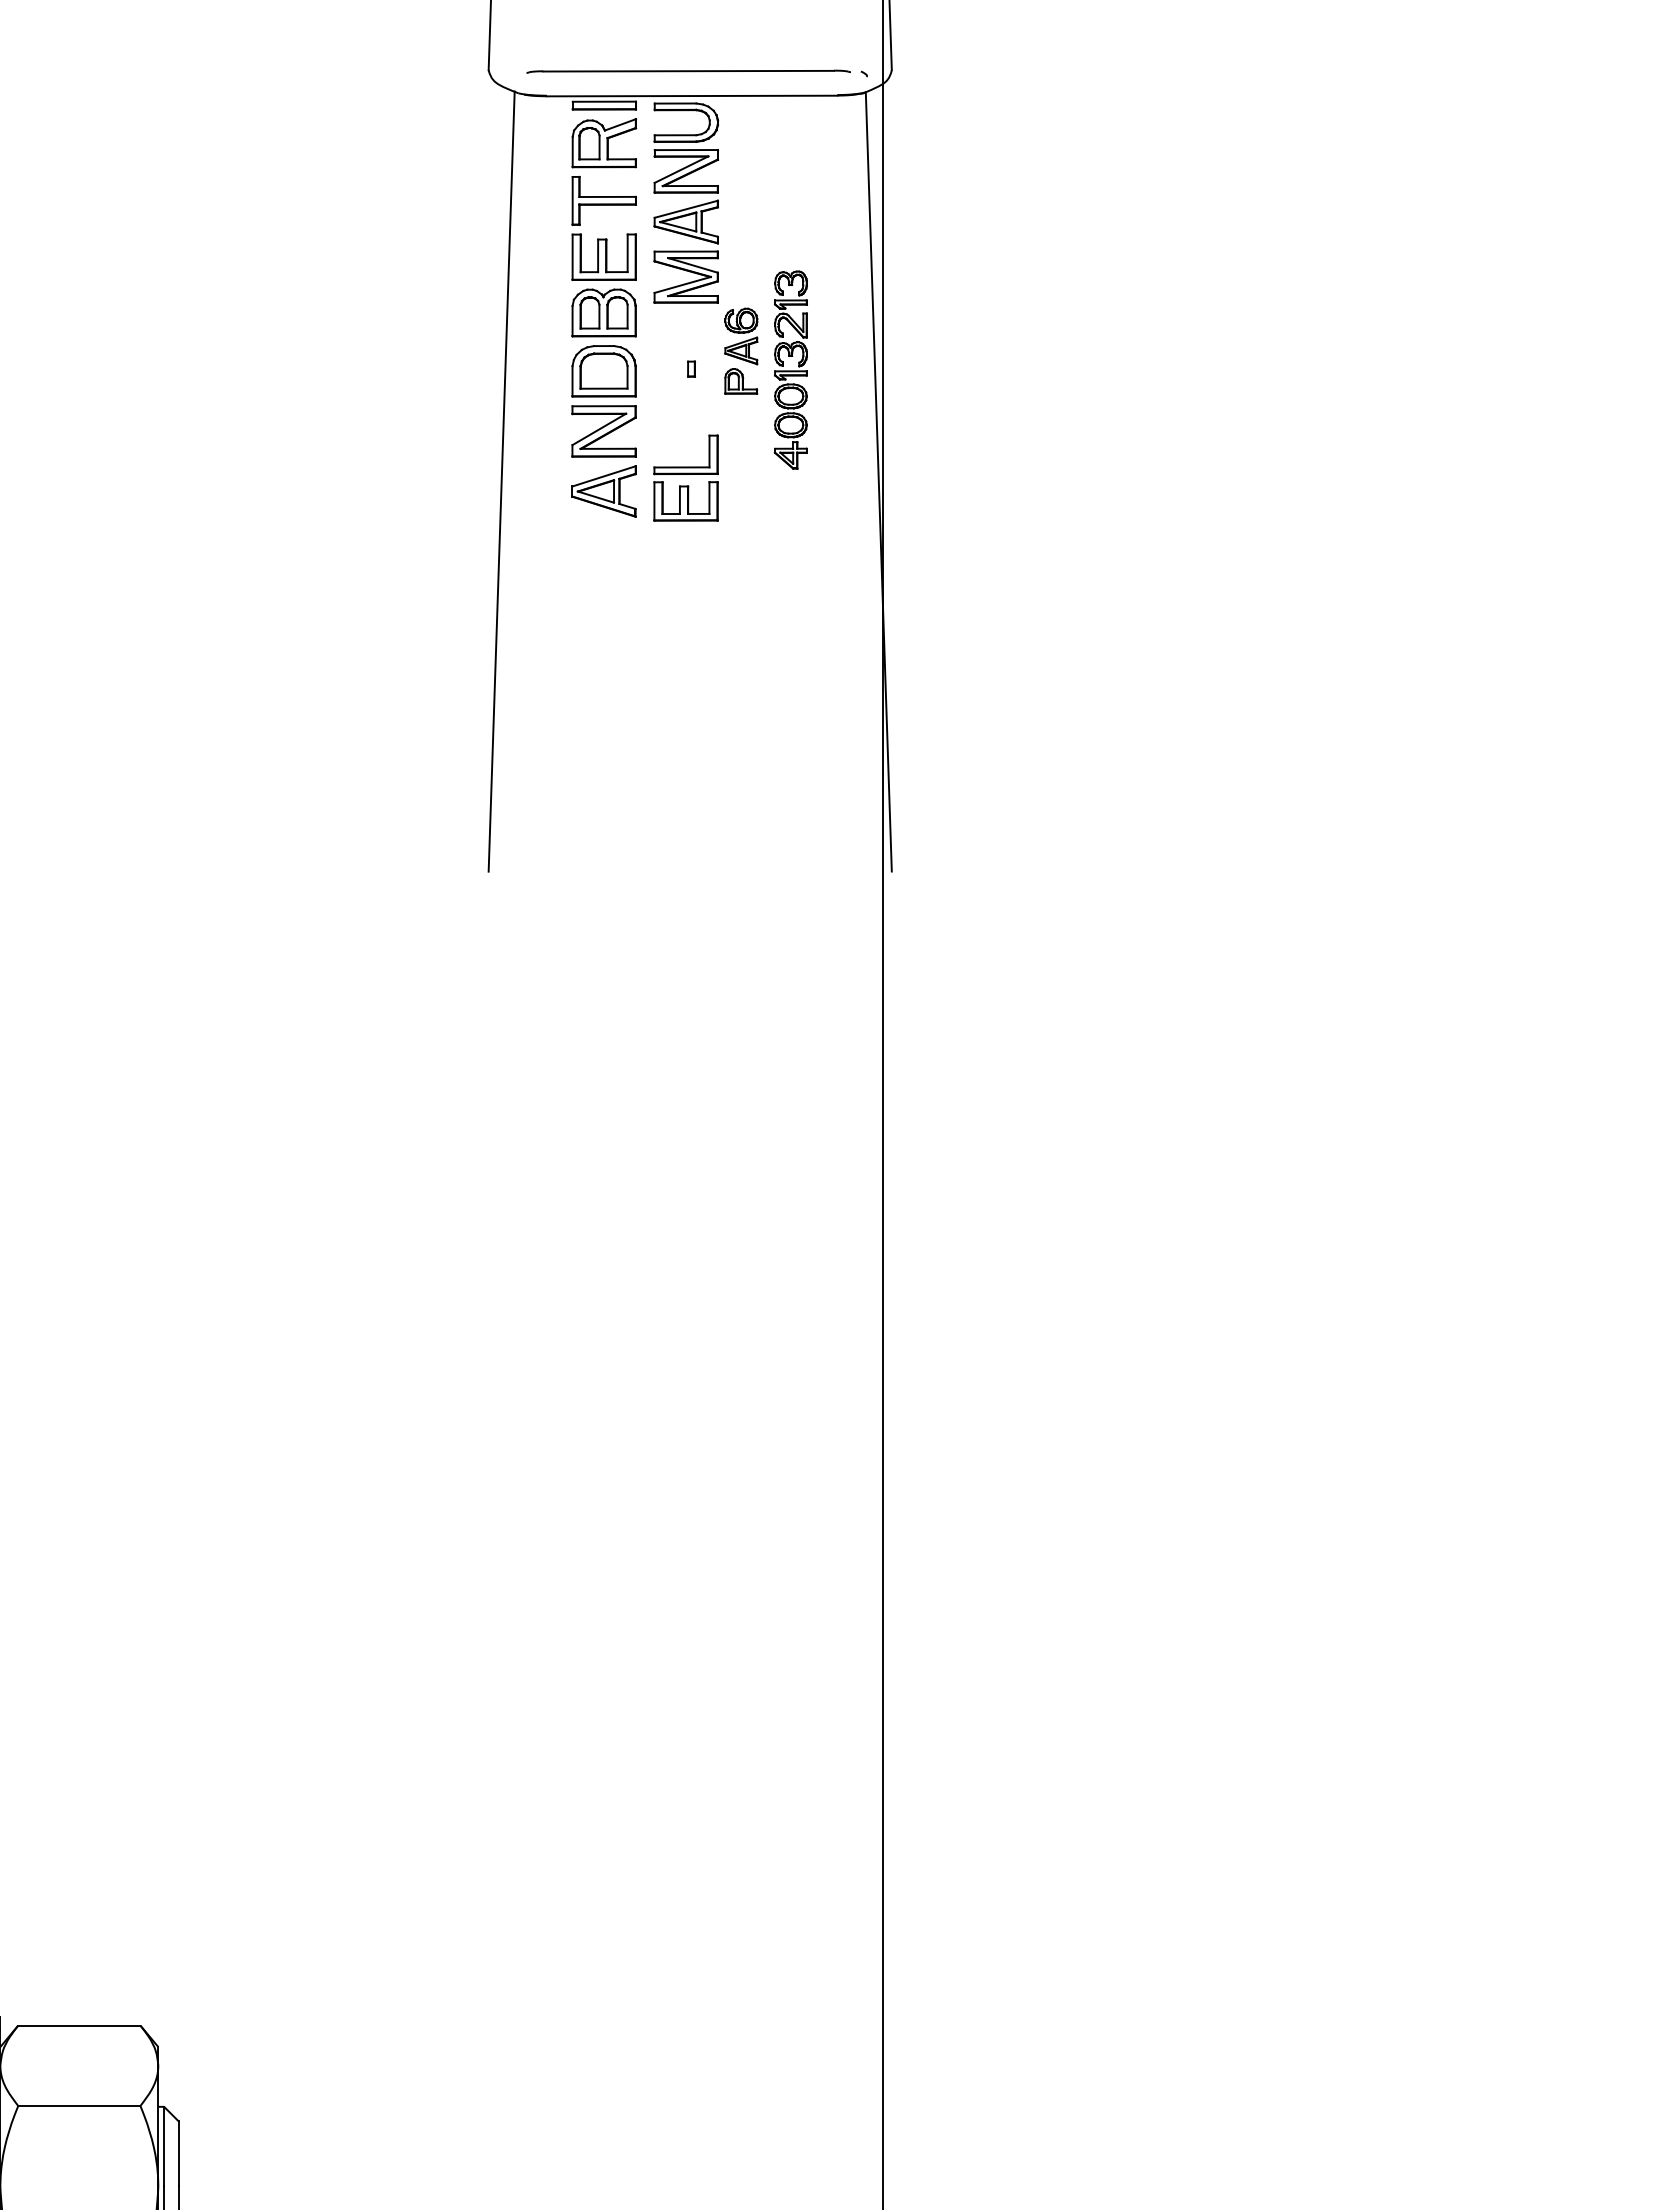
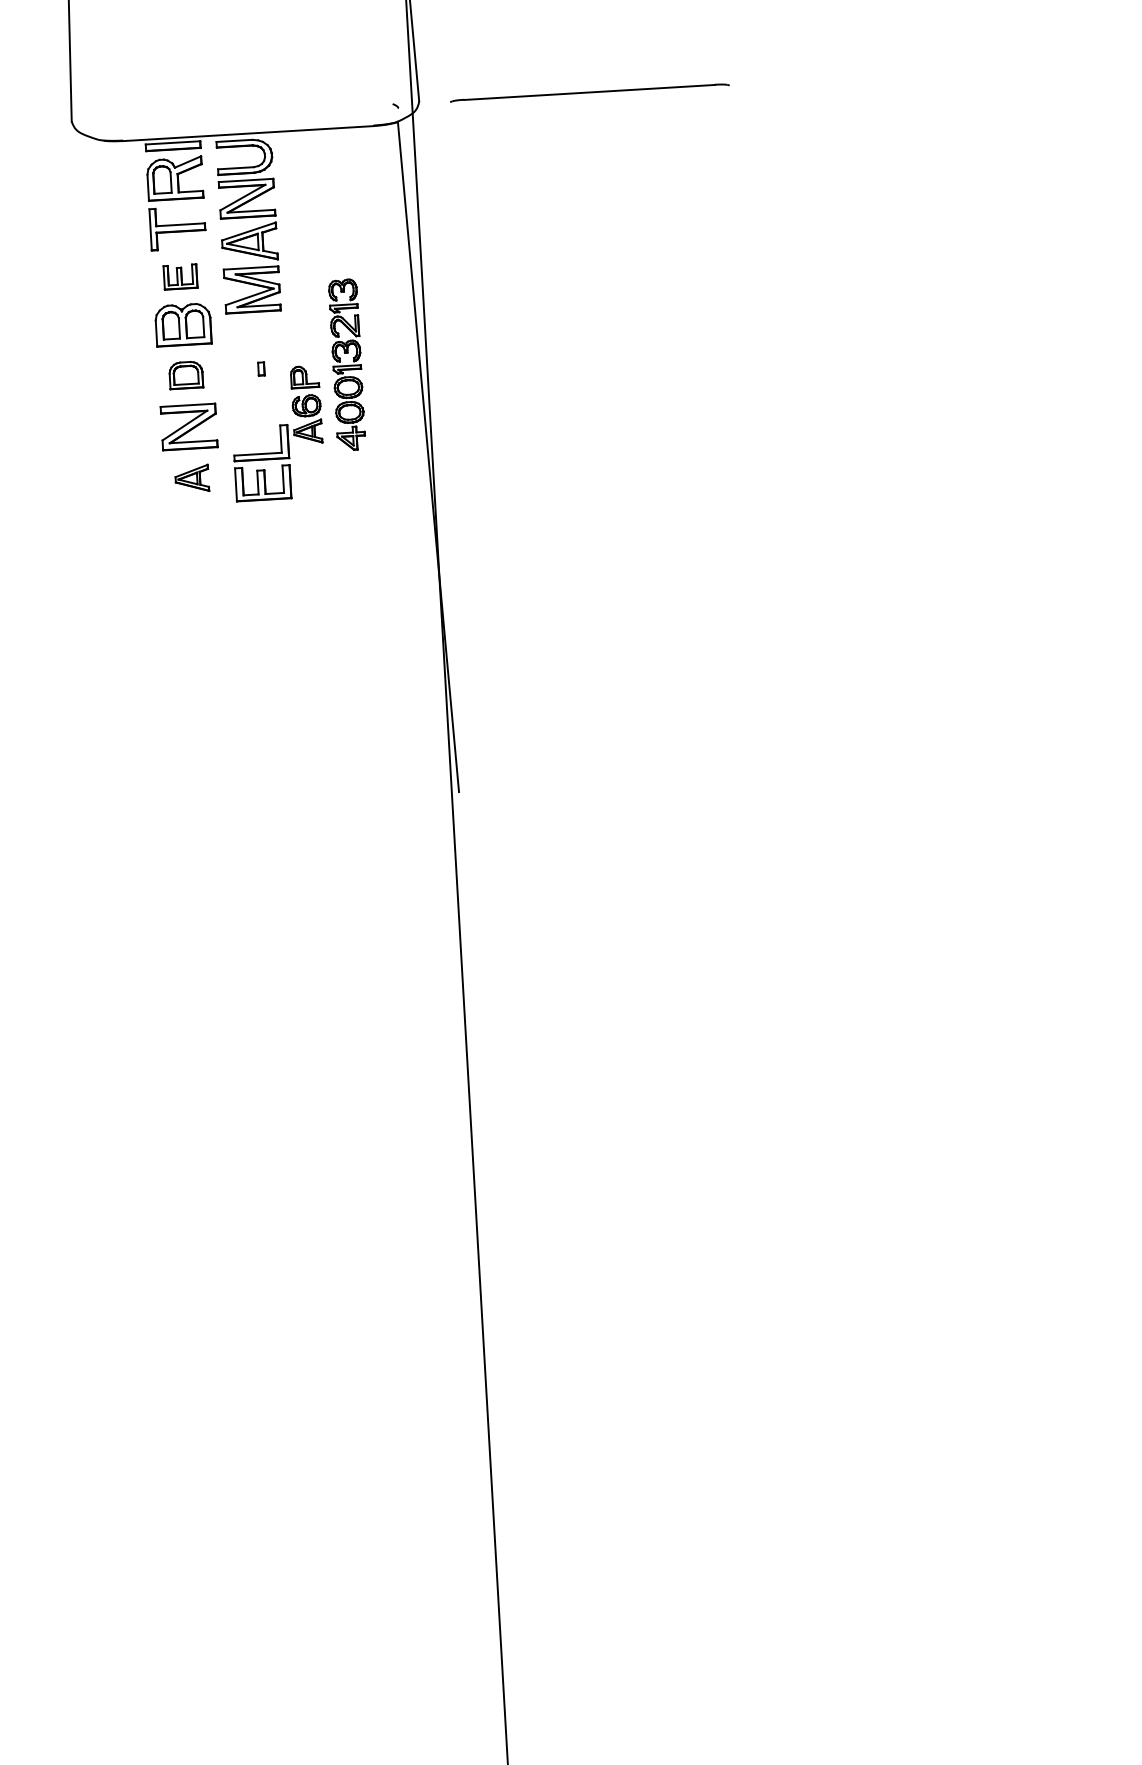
line: (688, 71) -> (589, 92), moved
part: (603, 257) -> (180, 277), size x0.6
part: (741, 336) -> (307, 419), moved
part: (603, 371) -> (185, 375), size x0.6
line: (501, 481) -> (103, 475), removed
part: (603, 491) -> (191, 478), size x0.6

